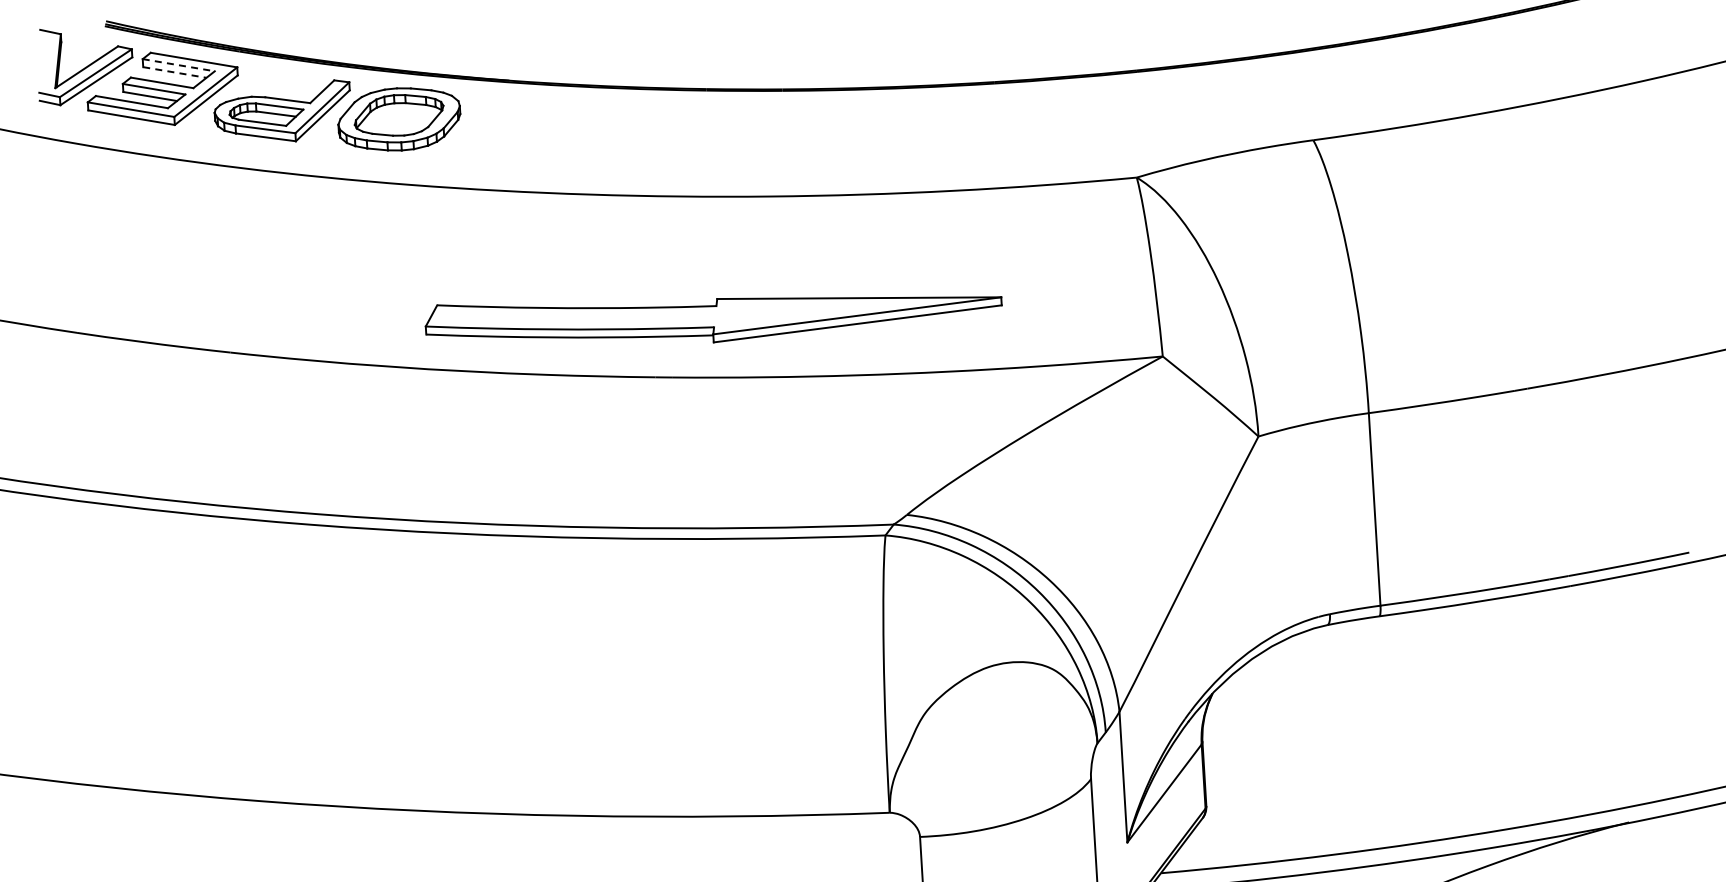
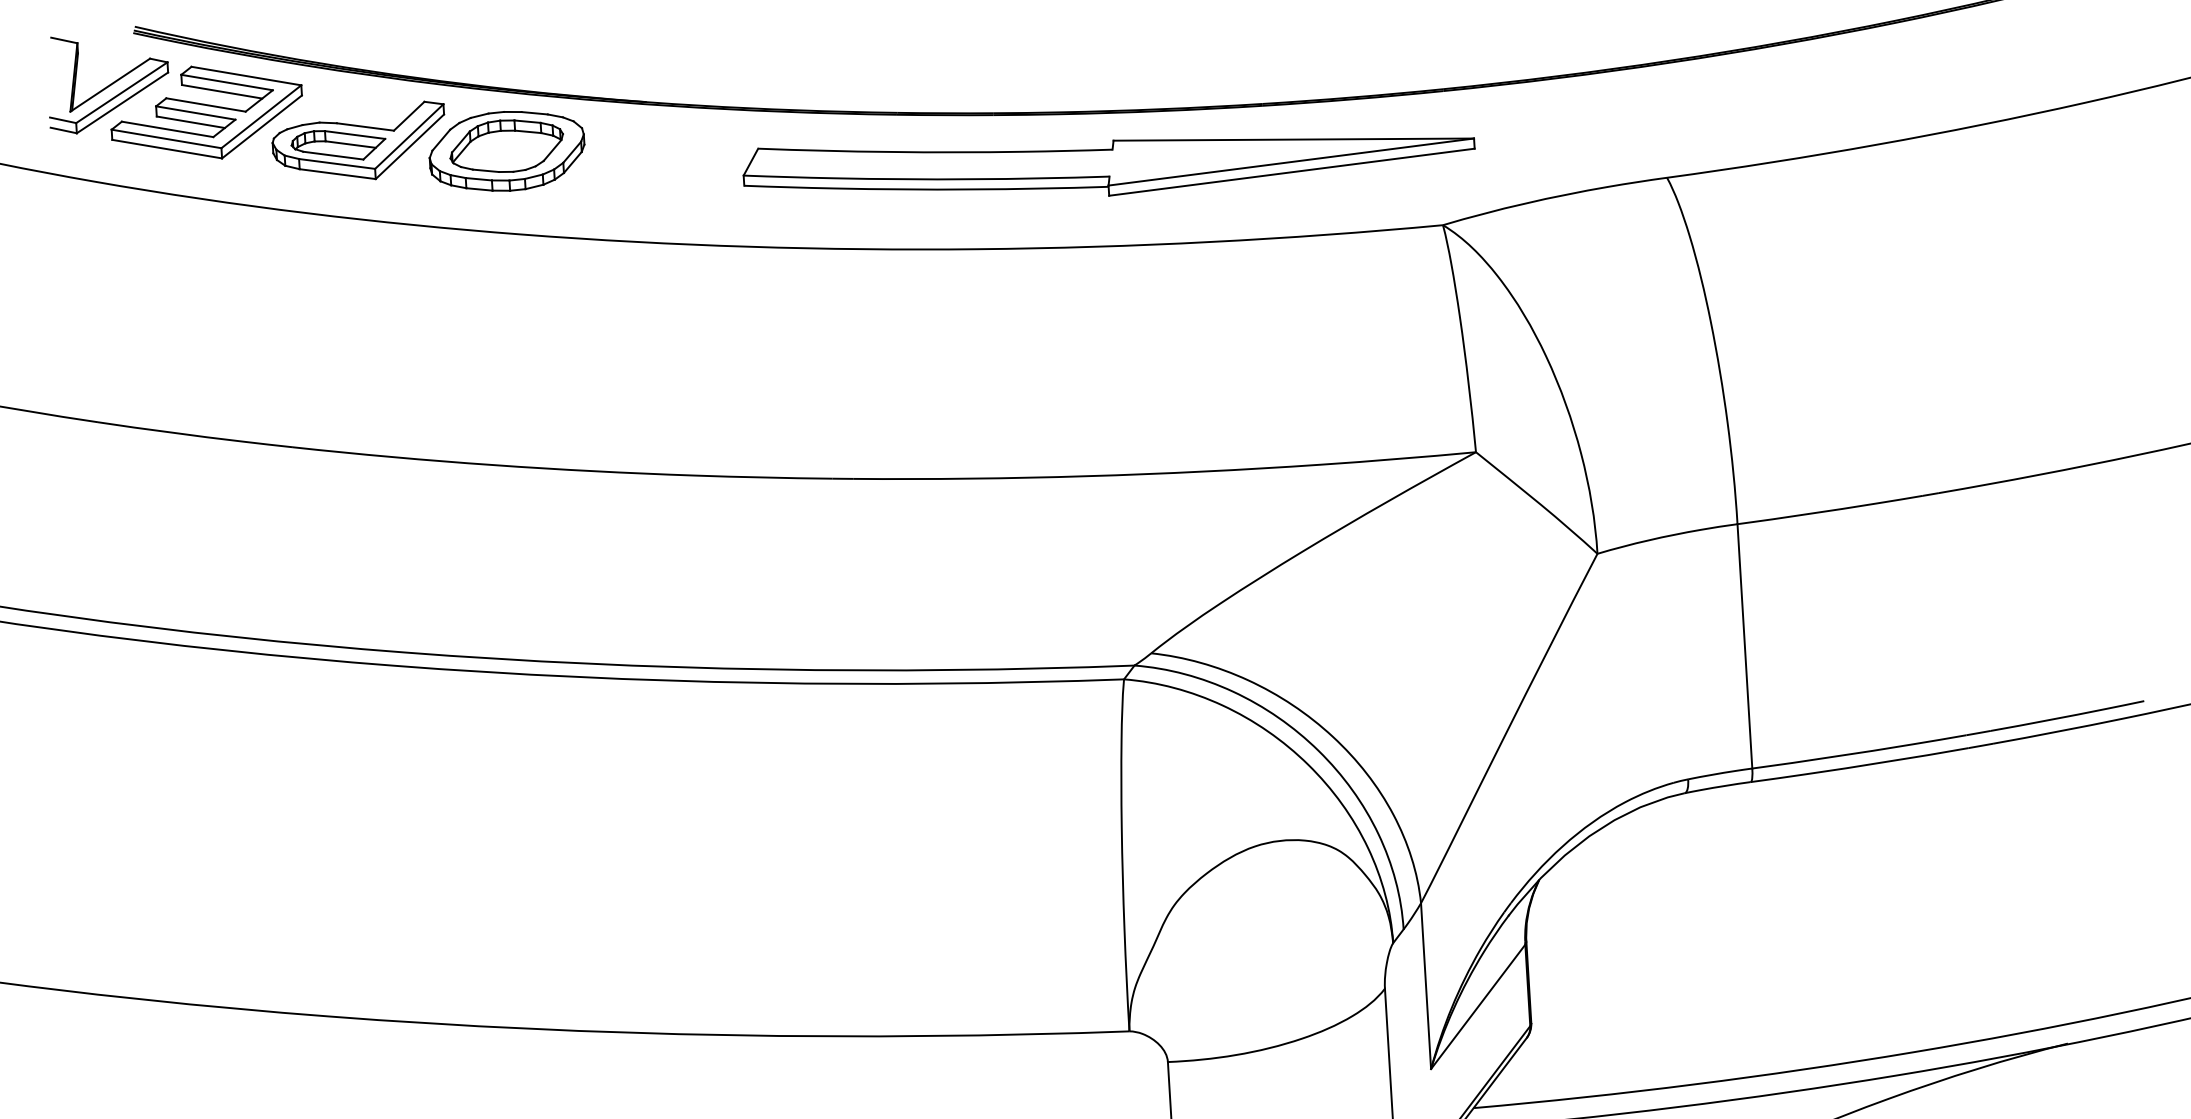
line: (178, 65) -> (226, 82), dashed -> solid
line: (175, 72) -> (222, 91), dashed -> solid
part: (713, 319) -> (1108, 166), moved

